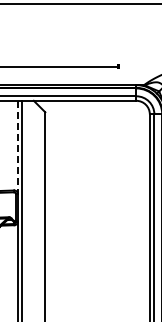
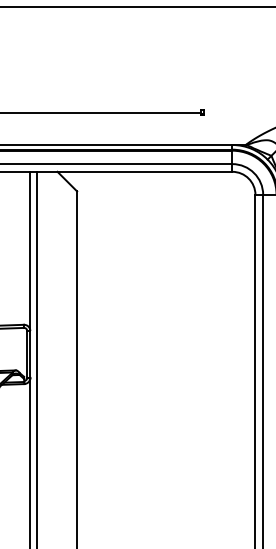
line: (17, 147) -> (29, 251), dashed -> solid

